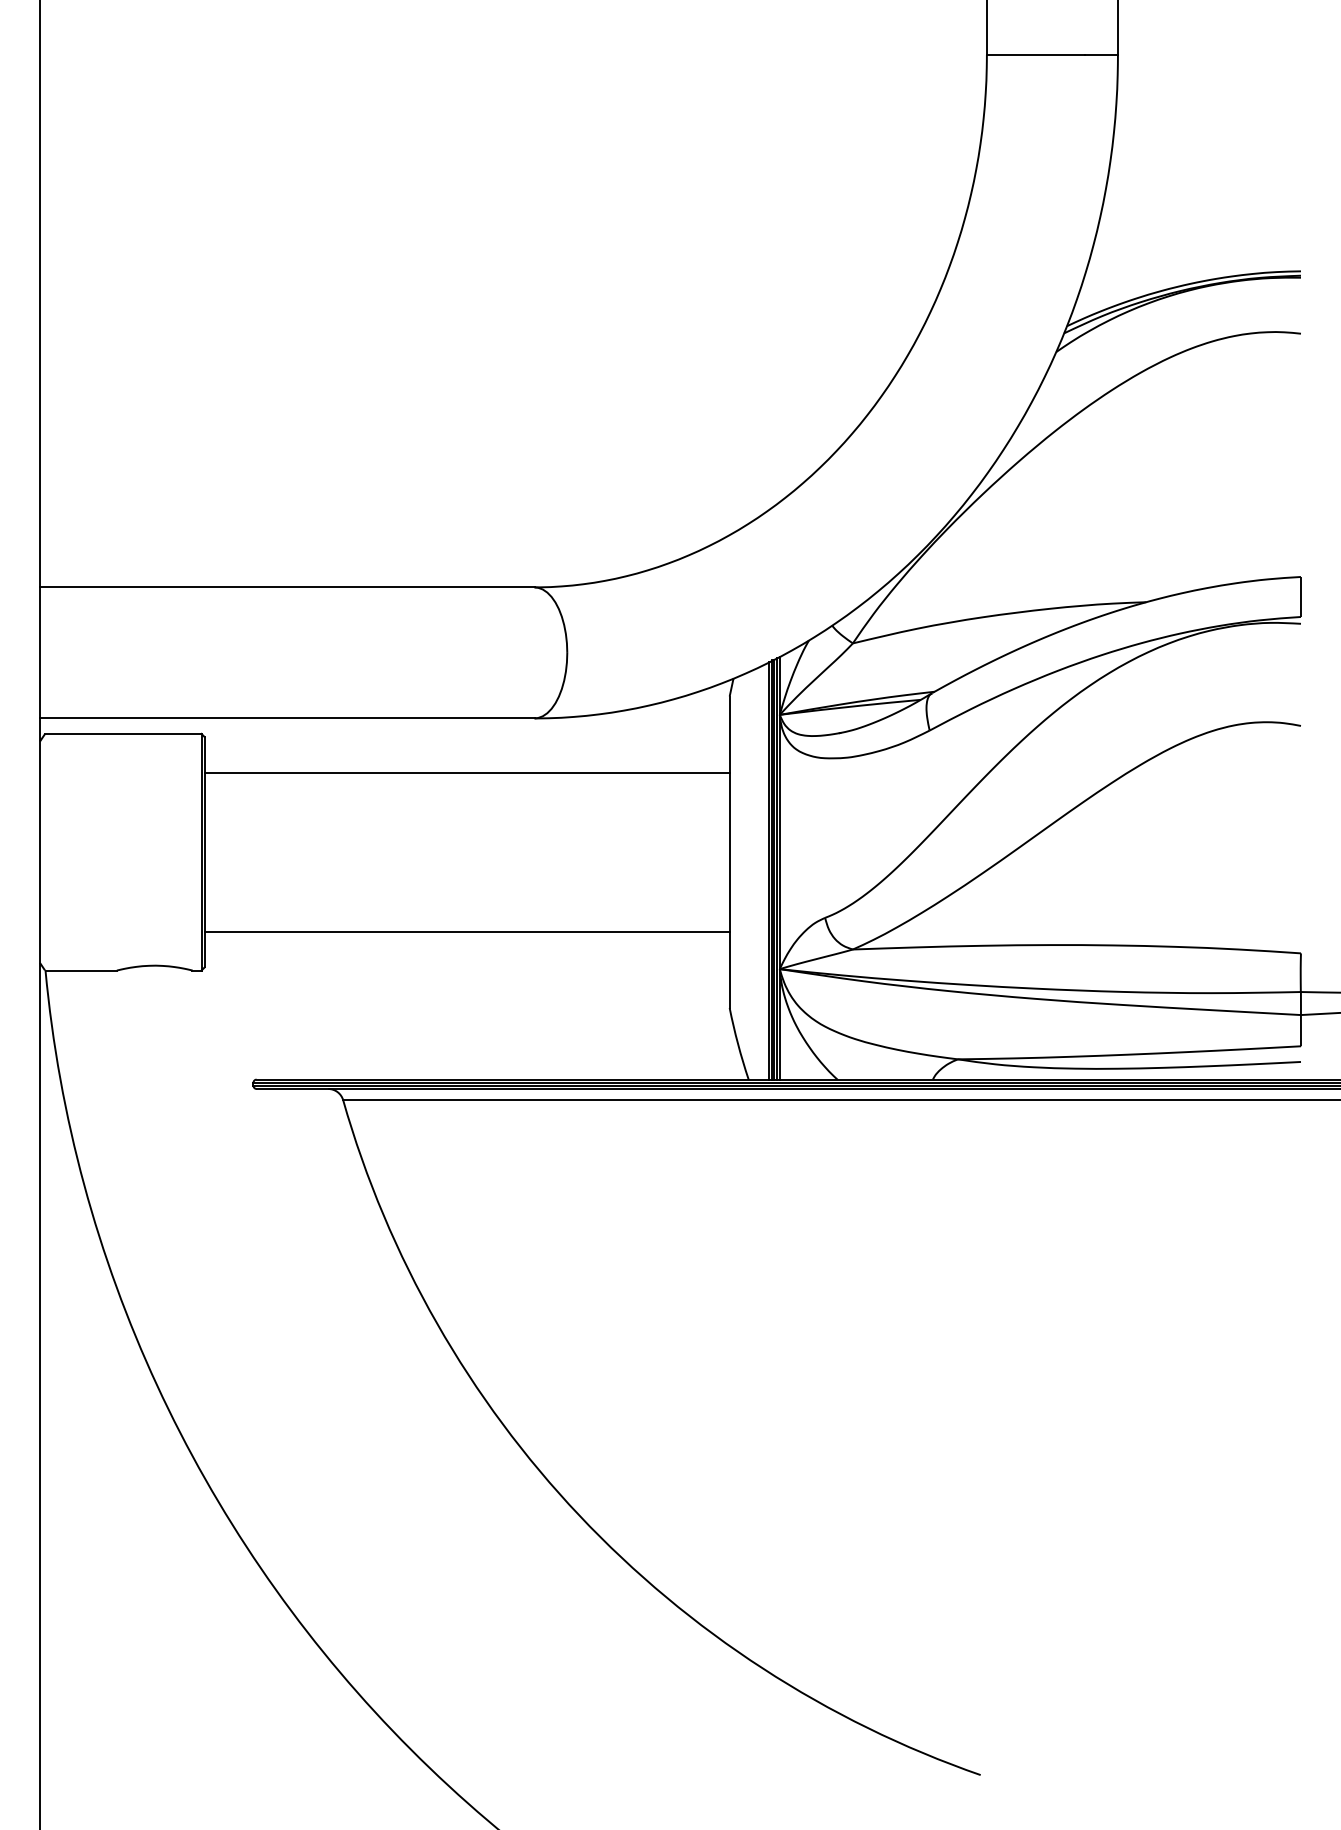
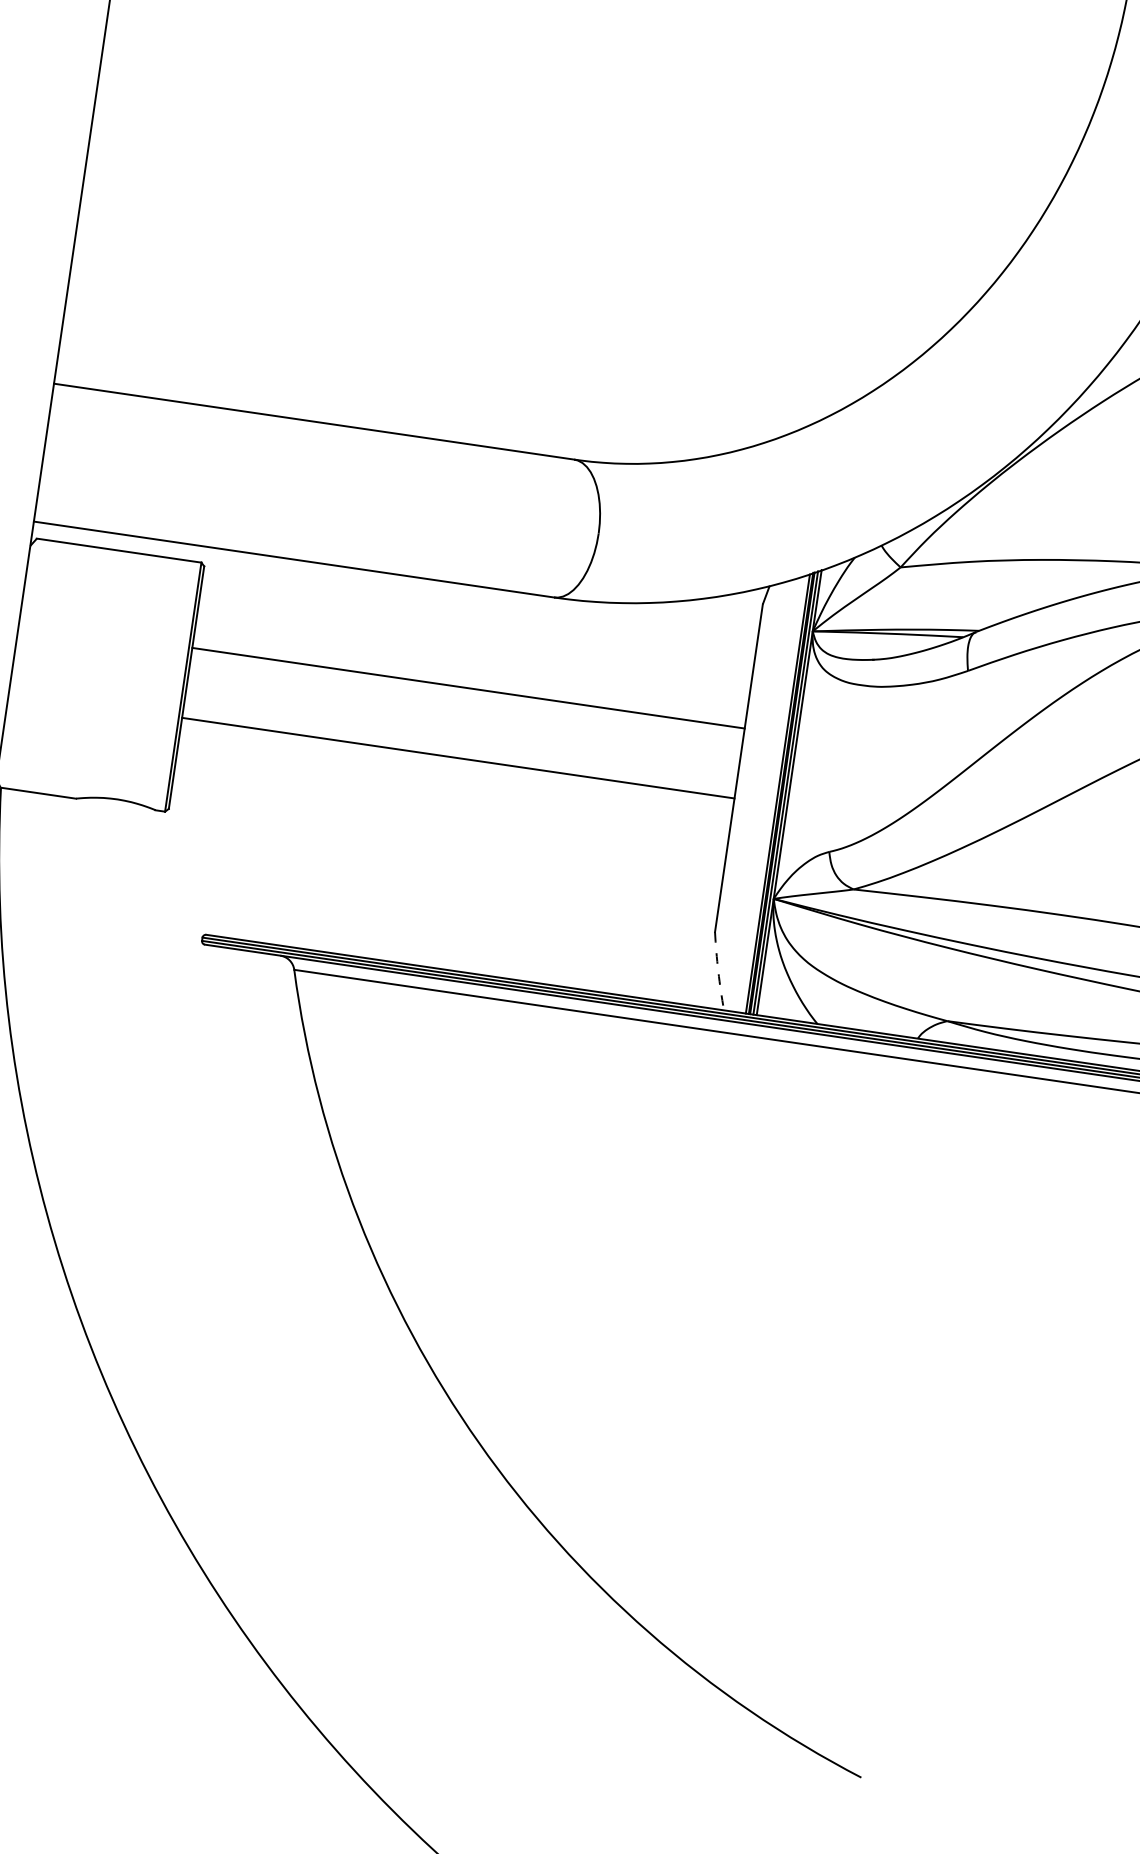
line: (466, 772) -> (467, 688), moved
line: (466, 931) -> (457, 757), moved
arc: (738, 1044) -> (718, 971), solid -> dashed

